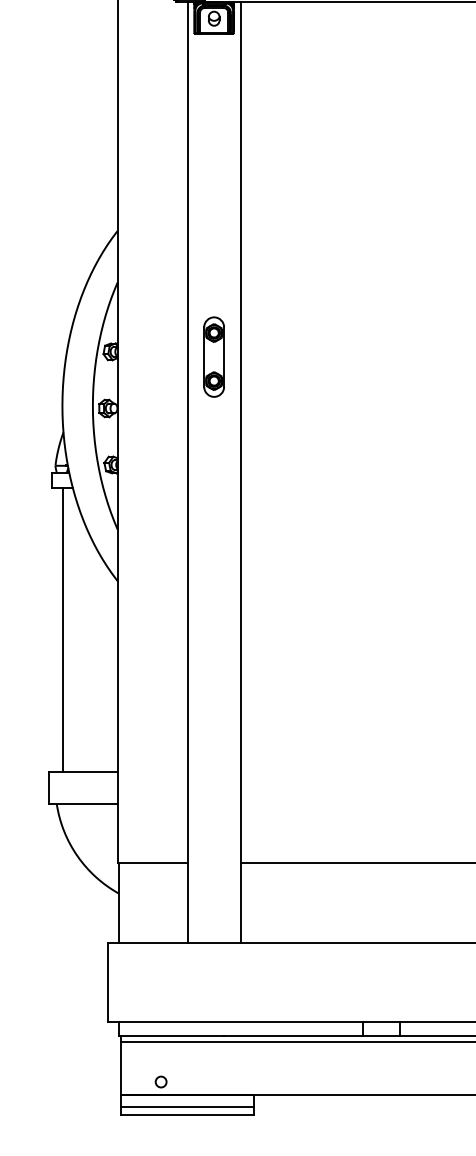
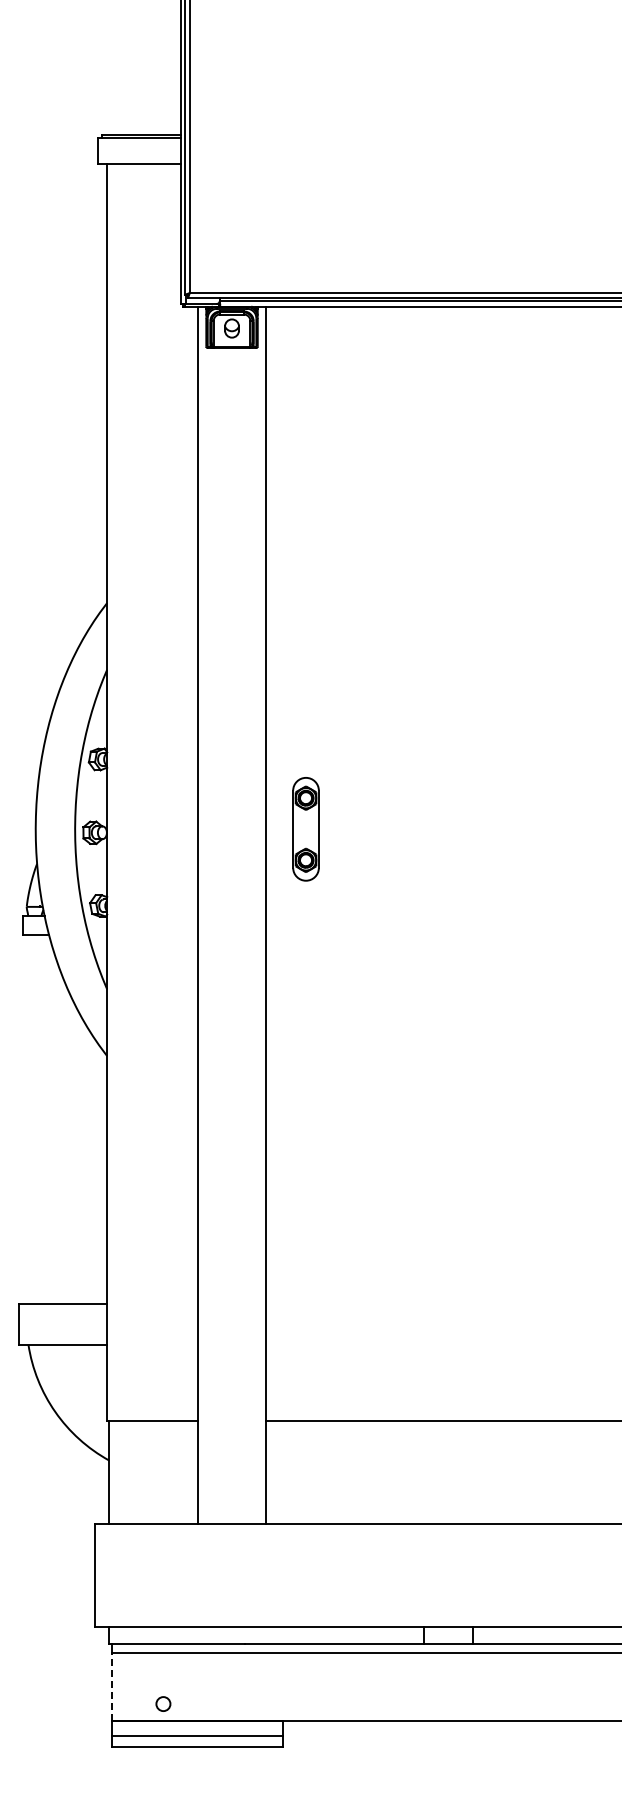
part: (213, 357) -> (305, 829), moved
line: (63, 630) -> (36, 1119), removed
line: (121, 1068) -> (112, 1686), solid -> dashed

